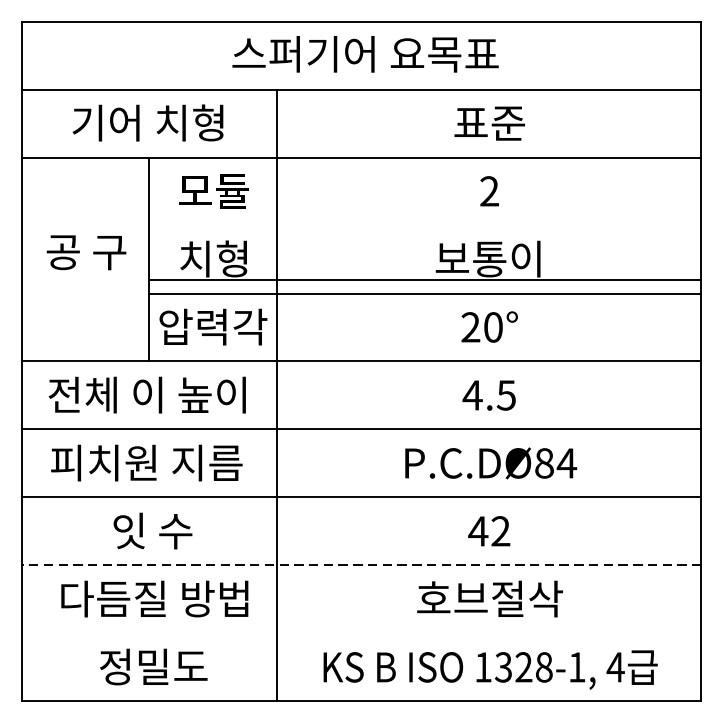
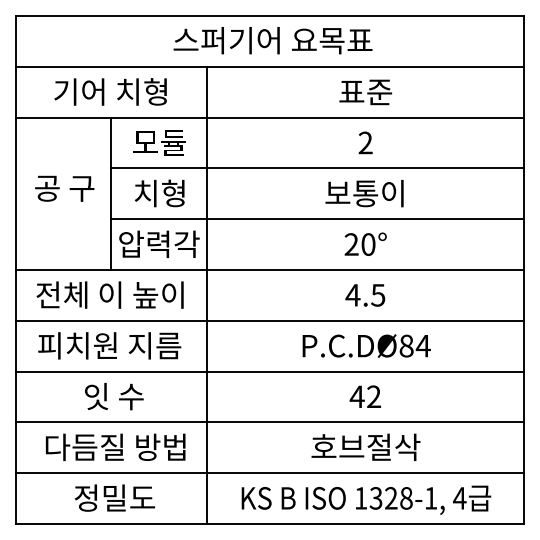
line: (425, 280) -> (317, 168), moved
line: (362, 565) -> (270, 422), dashed -> solid
line: (360, 634) -> (269, 473), added

